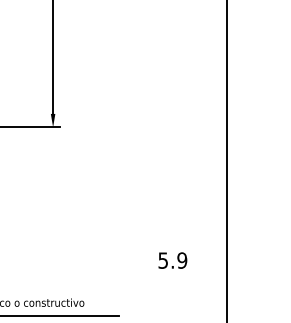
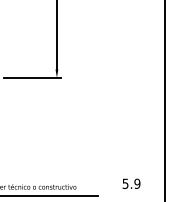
text: (172, 260) -> (131, 183), moved

